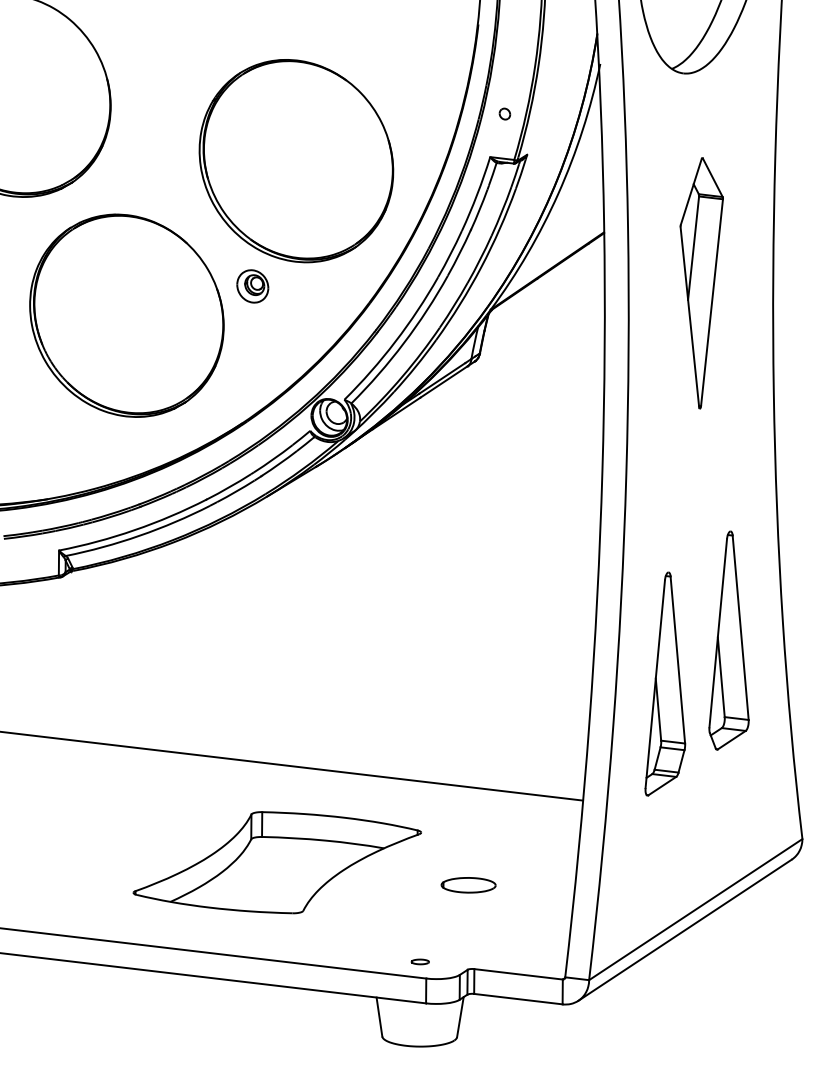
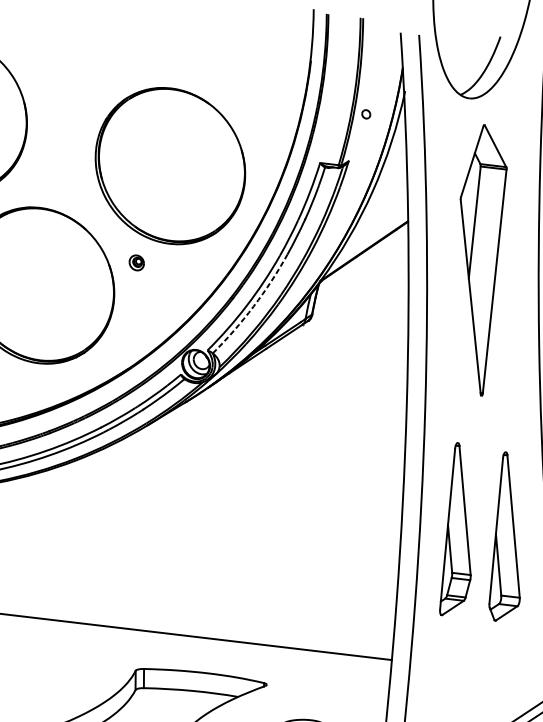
part: (504, 113) -> (365, 113), moved
part: (701, 283) -> (483, 260), size x1.4
part: (252, 286) -> (136, 262), size x0.6
arc: (404, 343) -> (253, 306), solid -> dashed
part: (665, 683) -> (455, 528), moved

